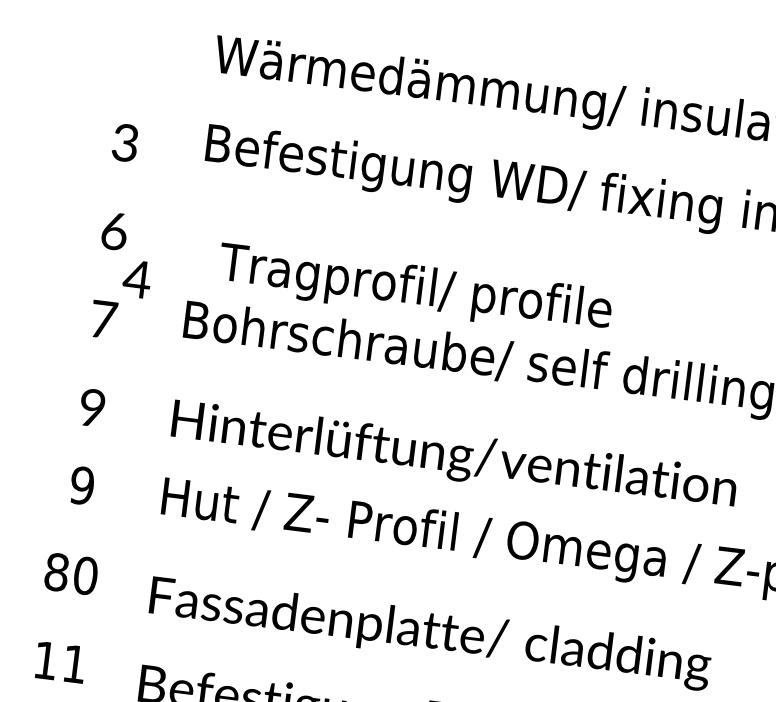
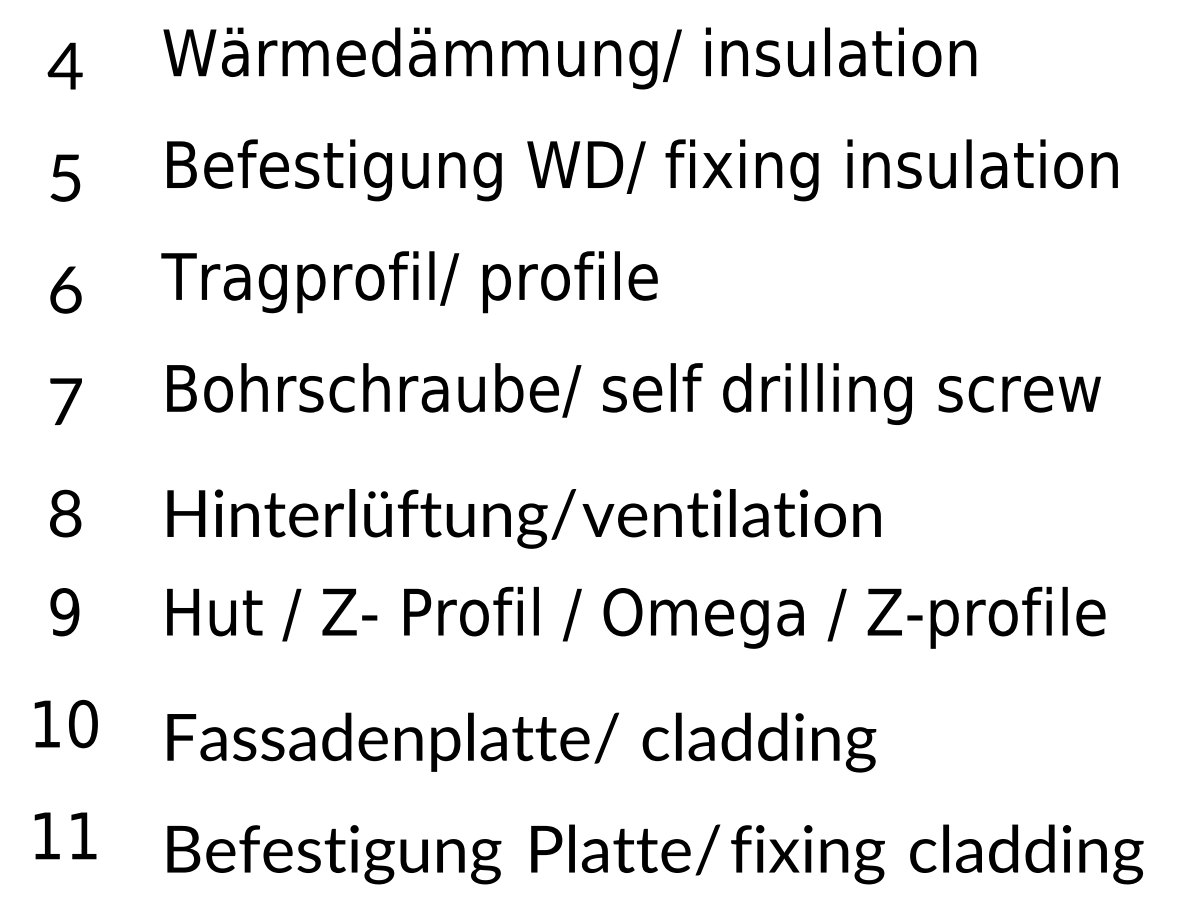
text: (124, 142) -> (64, 177), 3 -> 5
text: (136, 278) -> (64, 65), moved
text: (415, 290) -> (409, 282), moved
text: (92, 408) -> (65, 514), 9 -> 8
text: (56, 571) -> (46, 723), 80 -> 10

